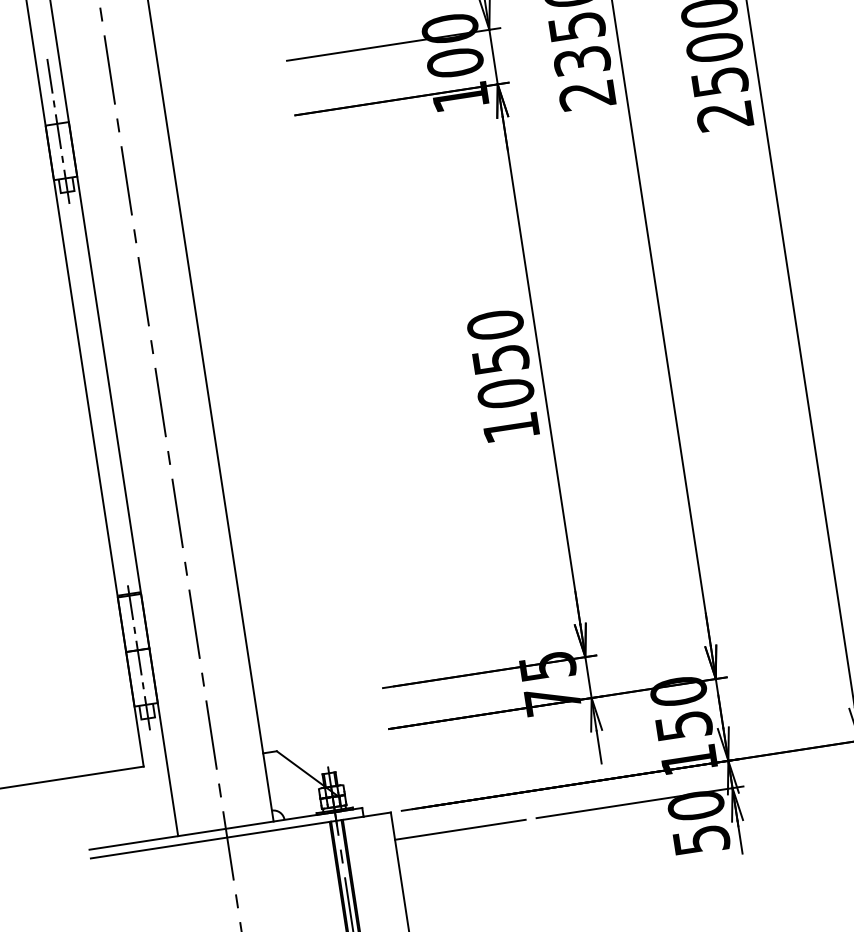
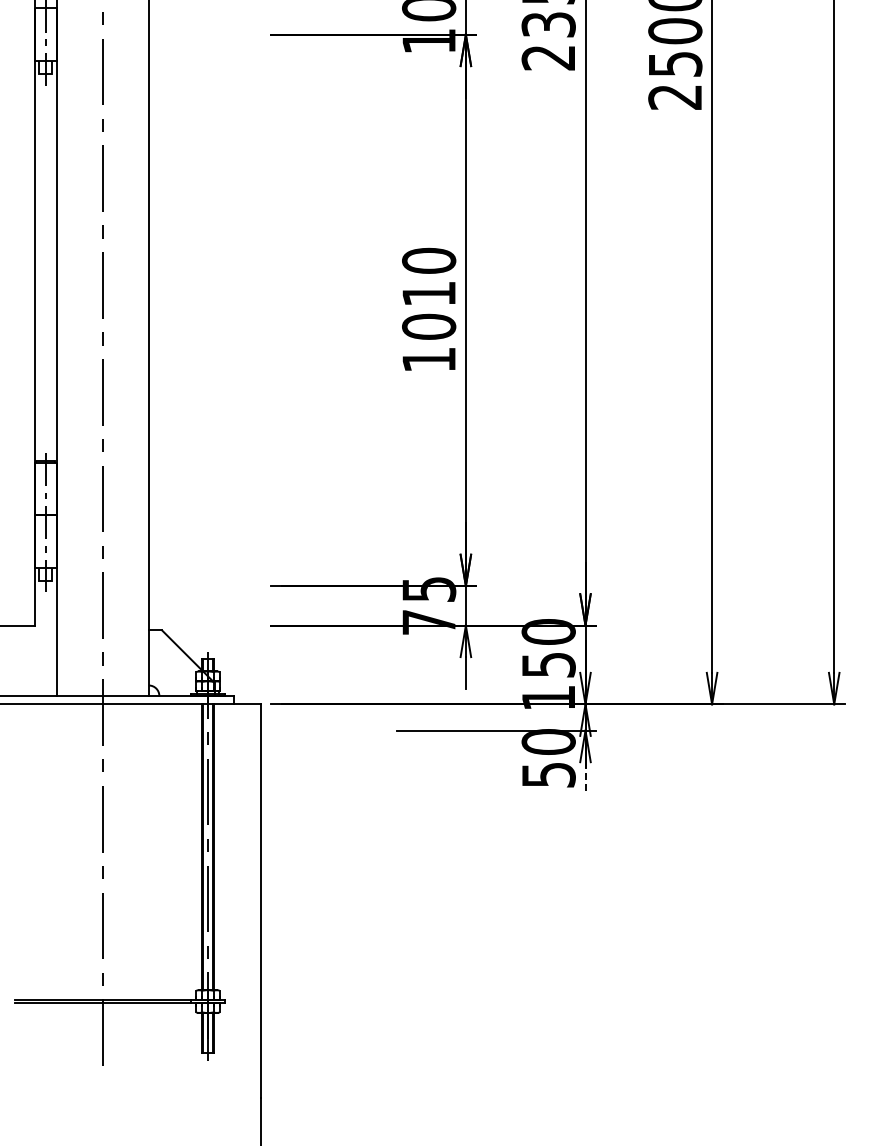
text: (501, 360) -> (429, 294), 1050 -> 1010
line: (460, 829) -> (323, 730), removed
line: (739, 836) -> (585, 777), solid -> dashed

